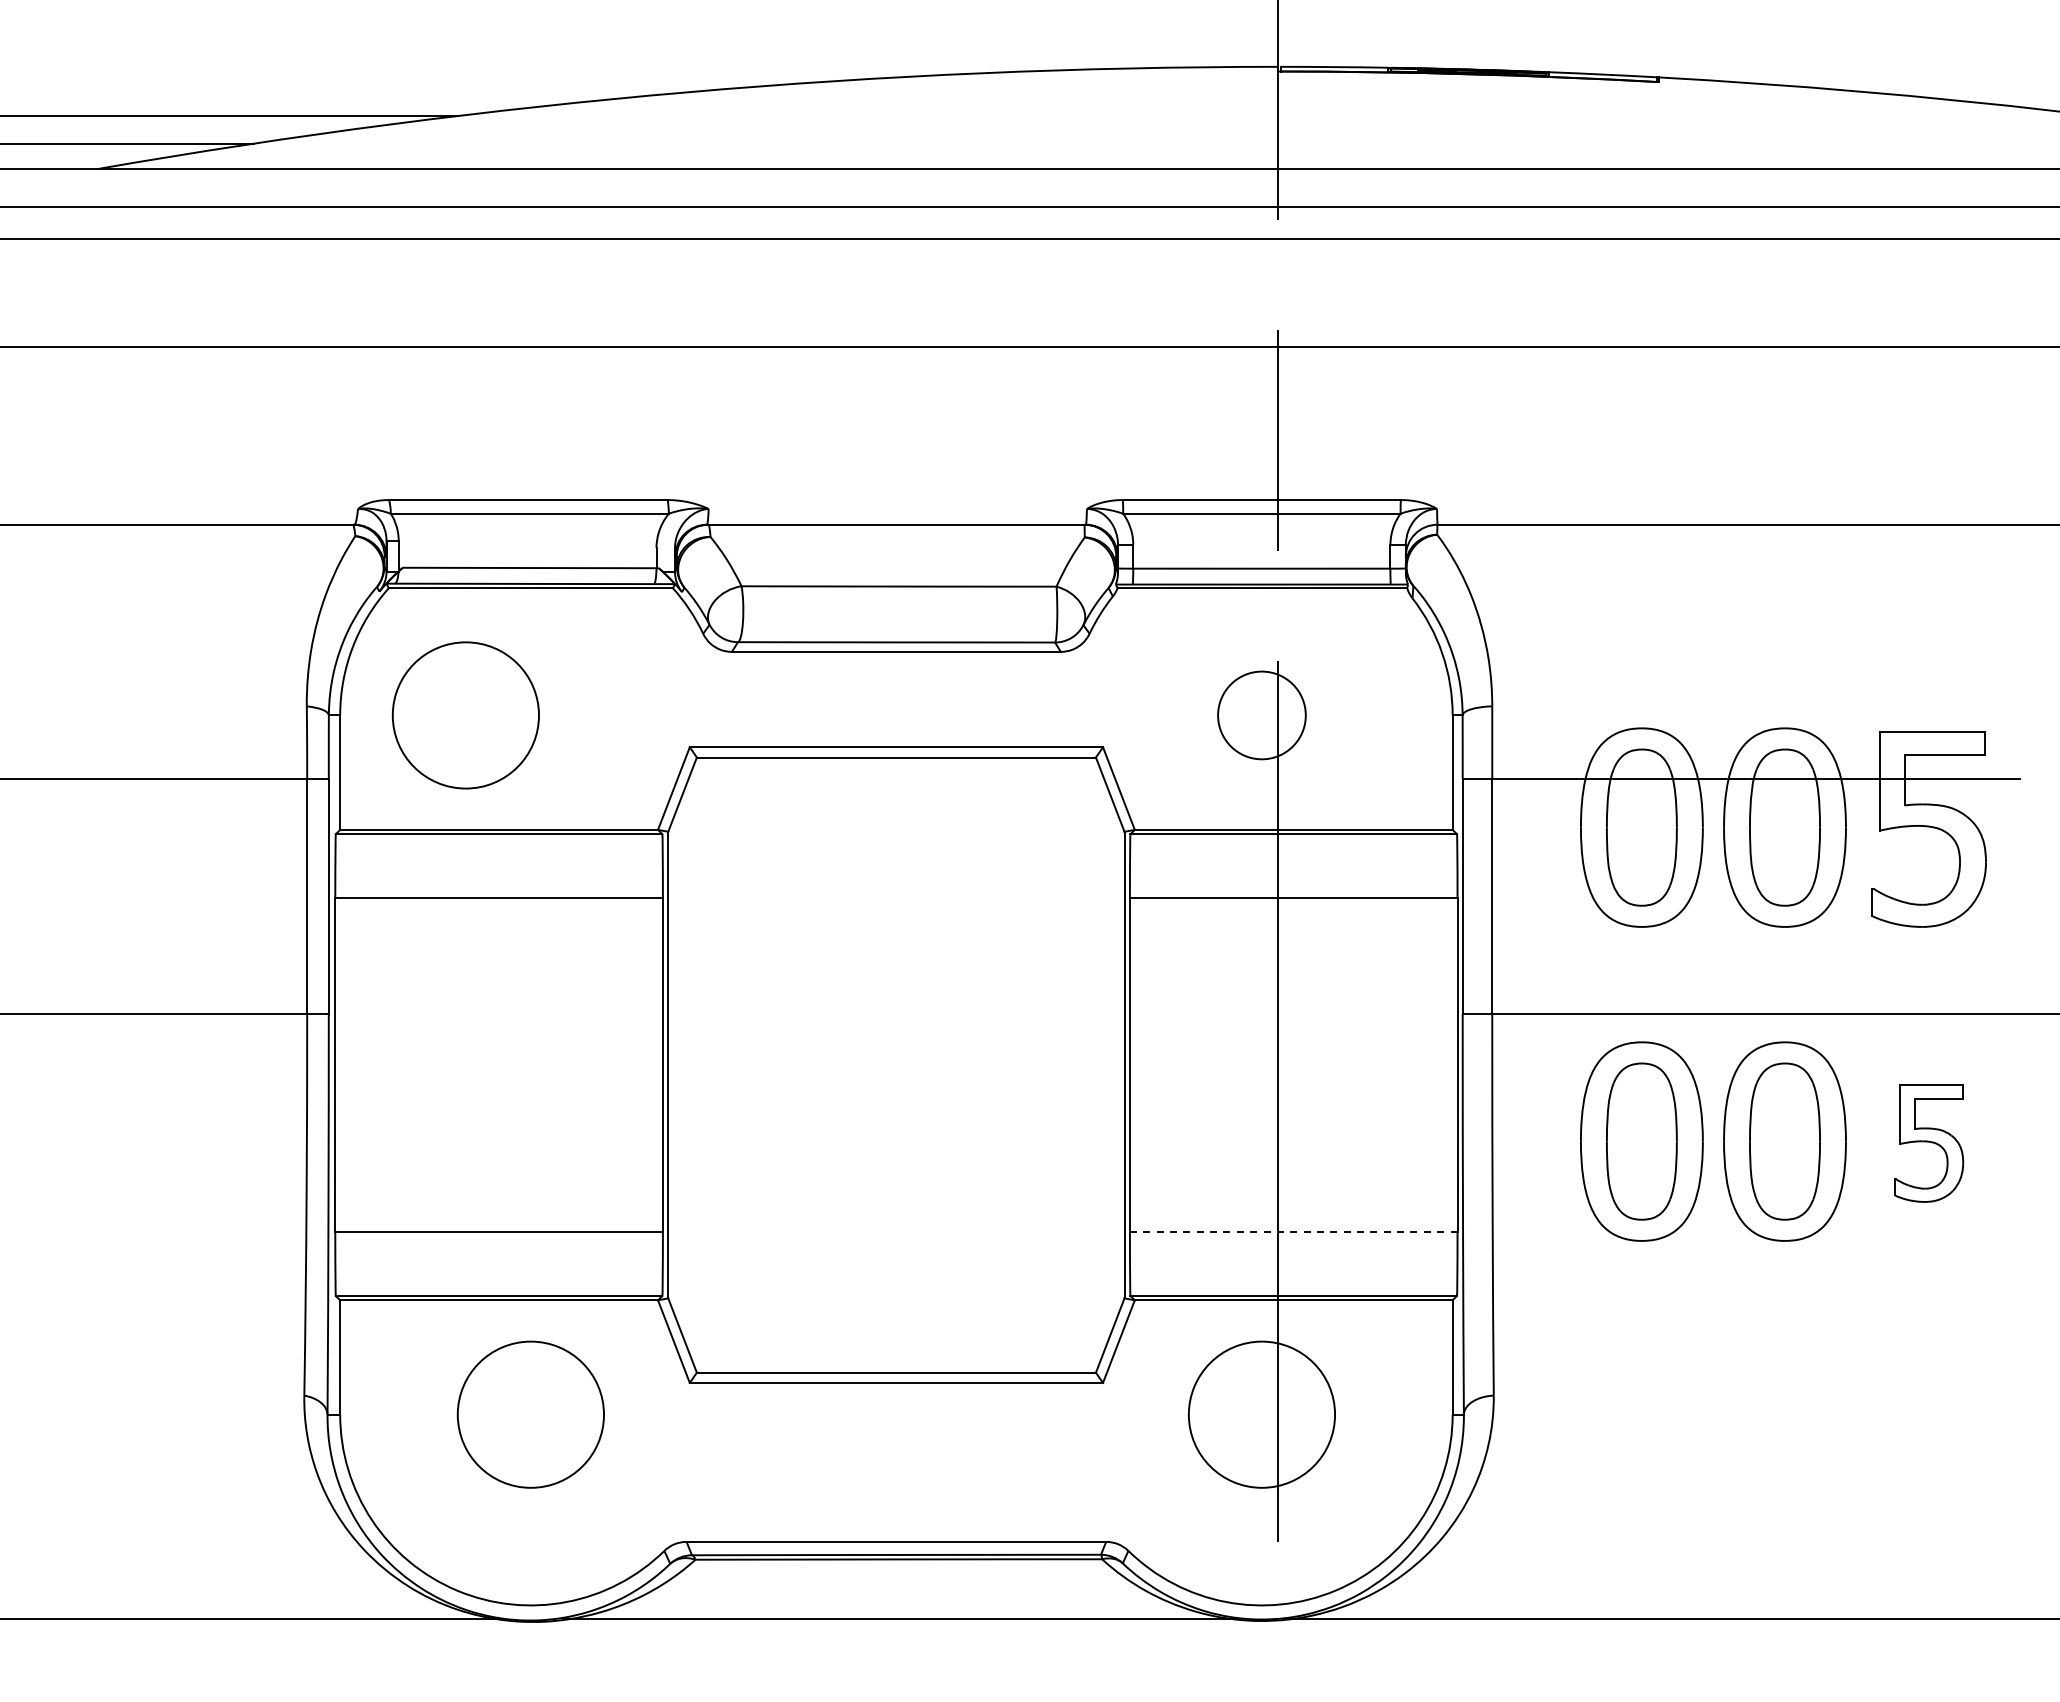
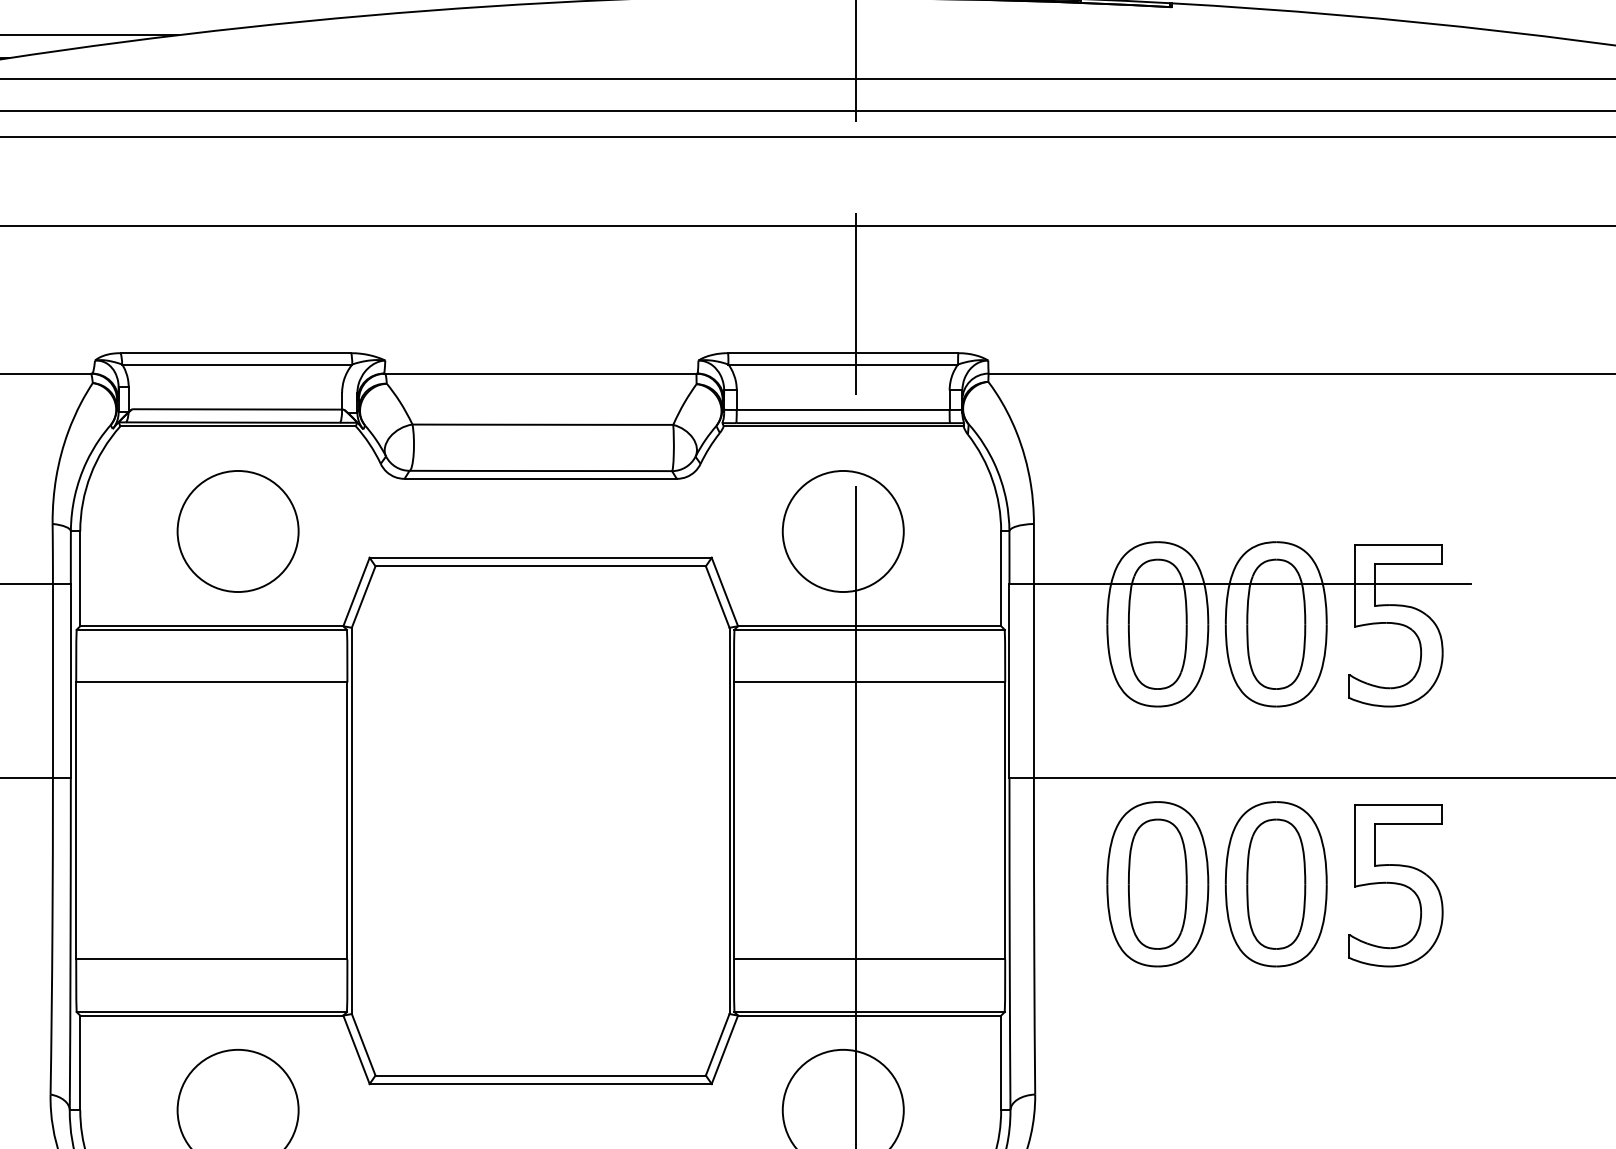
circle: (465, 715) -> (237, 531), moved
circle: (1261, 715) -> (842, 531), size x1.67
part: (1928, 1143) -> (1395, 885), size x1.67
line: (1293, 1232) -> (869, 959), dashed -> solid

